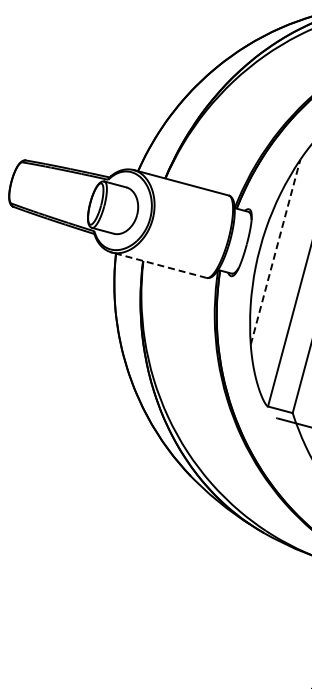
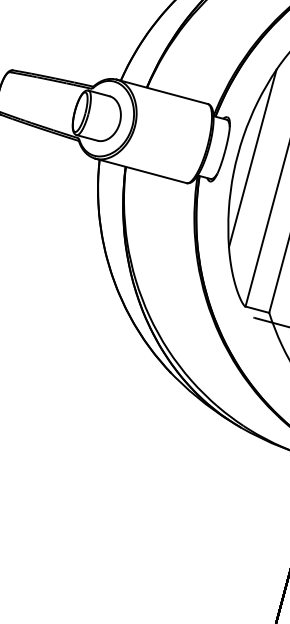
line: (275, 252) -> (252, 158), dashed -> solid
line: (158, 265) -> (140, 171), dashed -> solid

